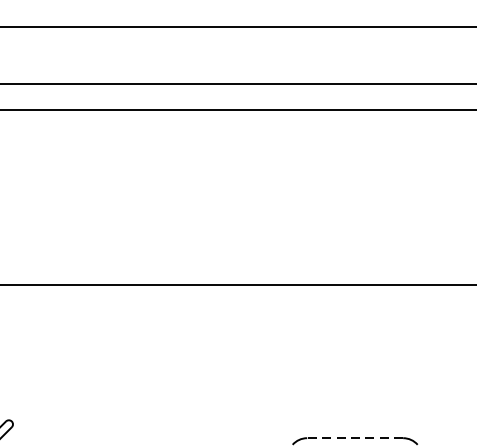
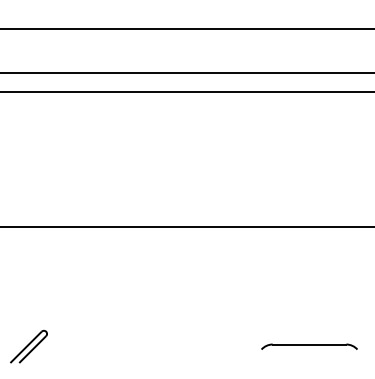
line: (355, 438) -> (309, 344), dashed -> solid

